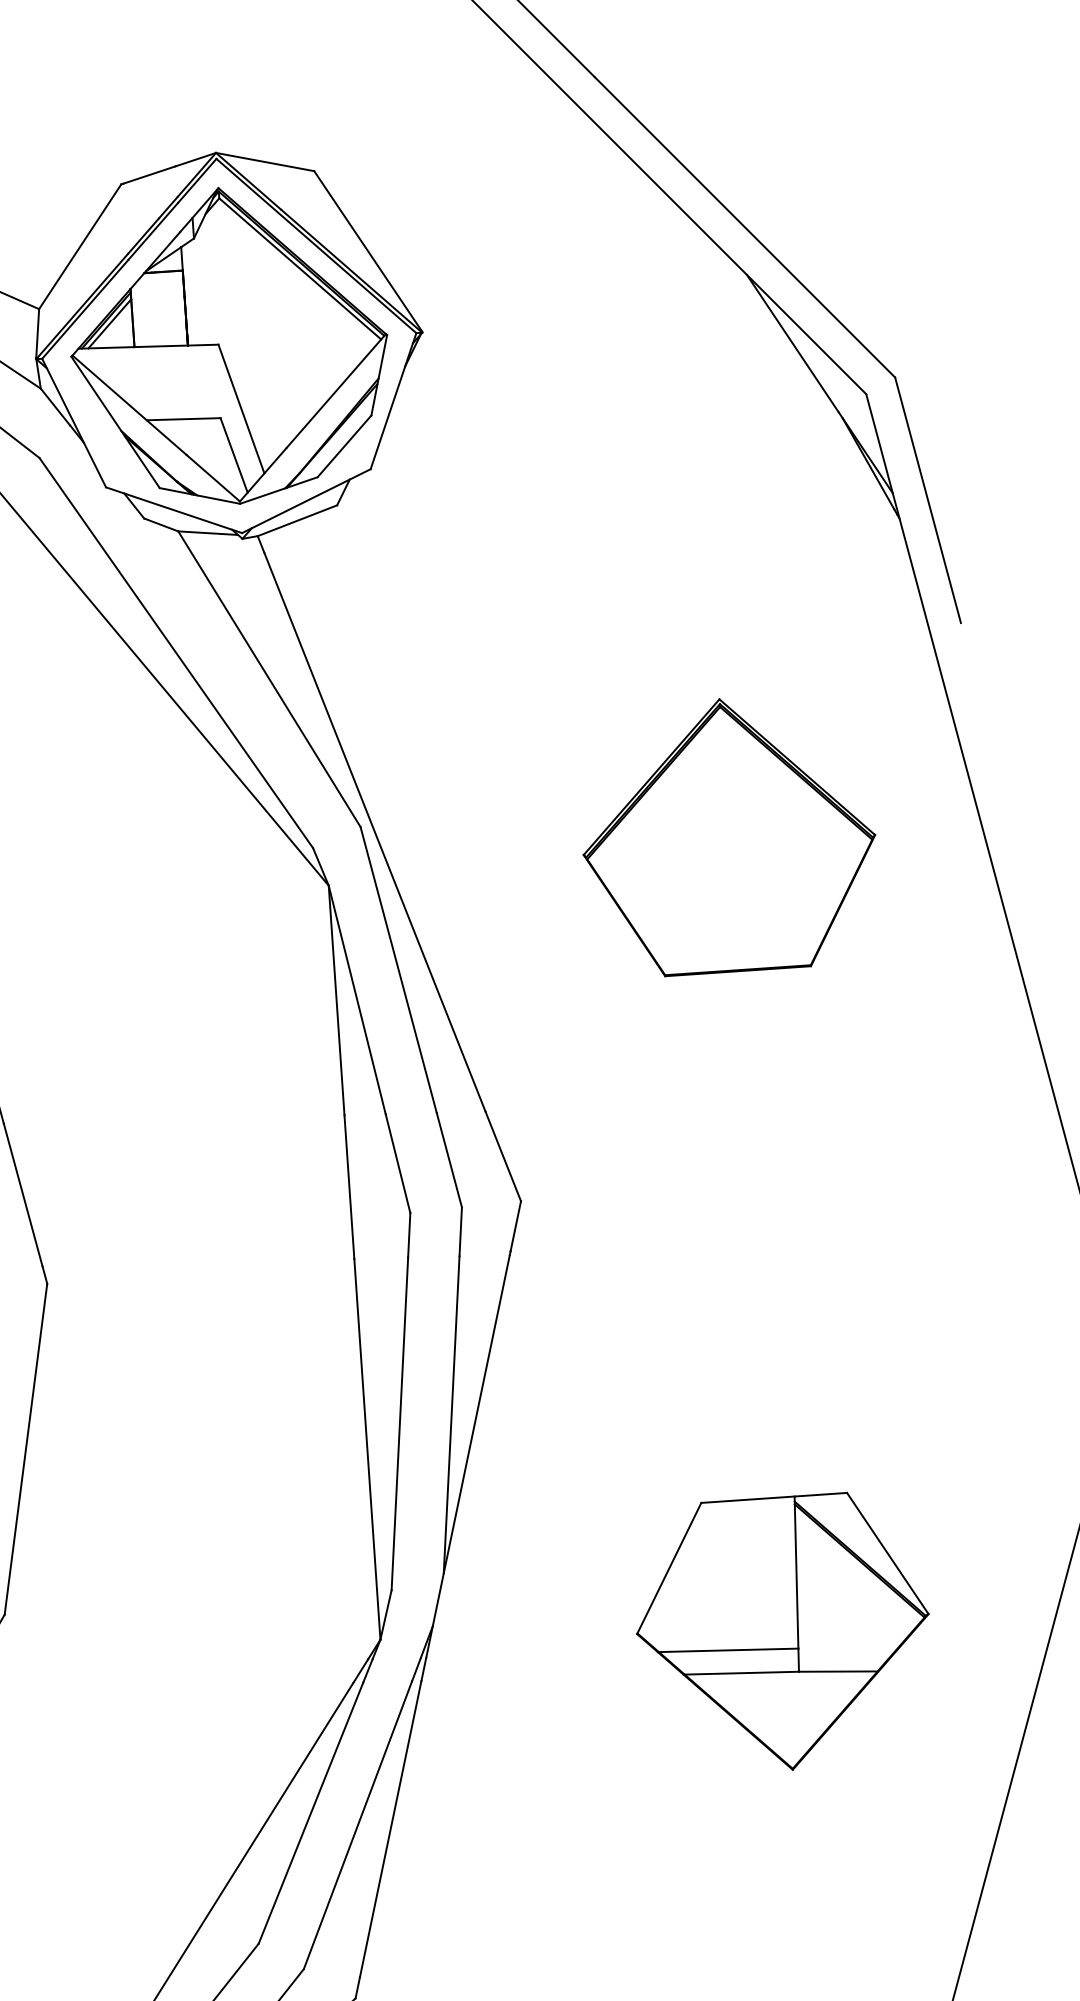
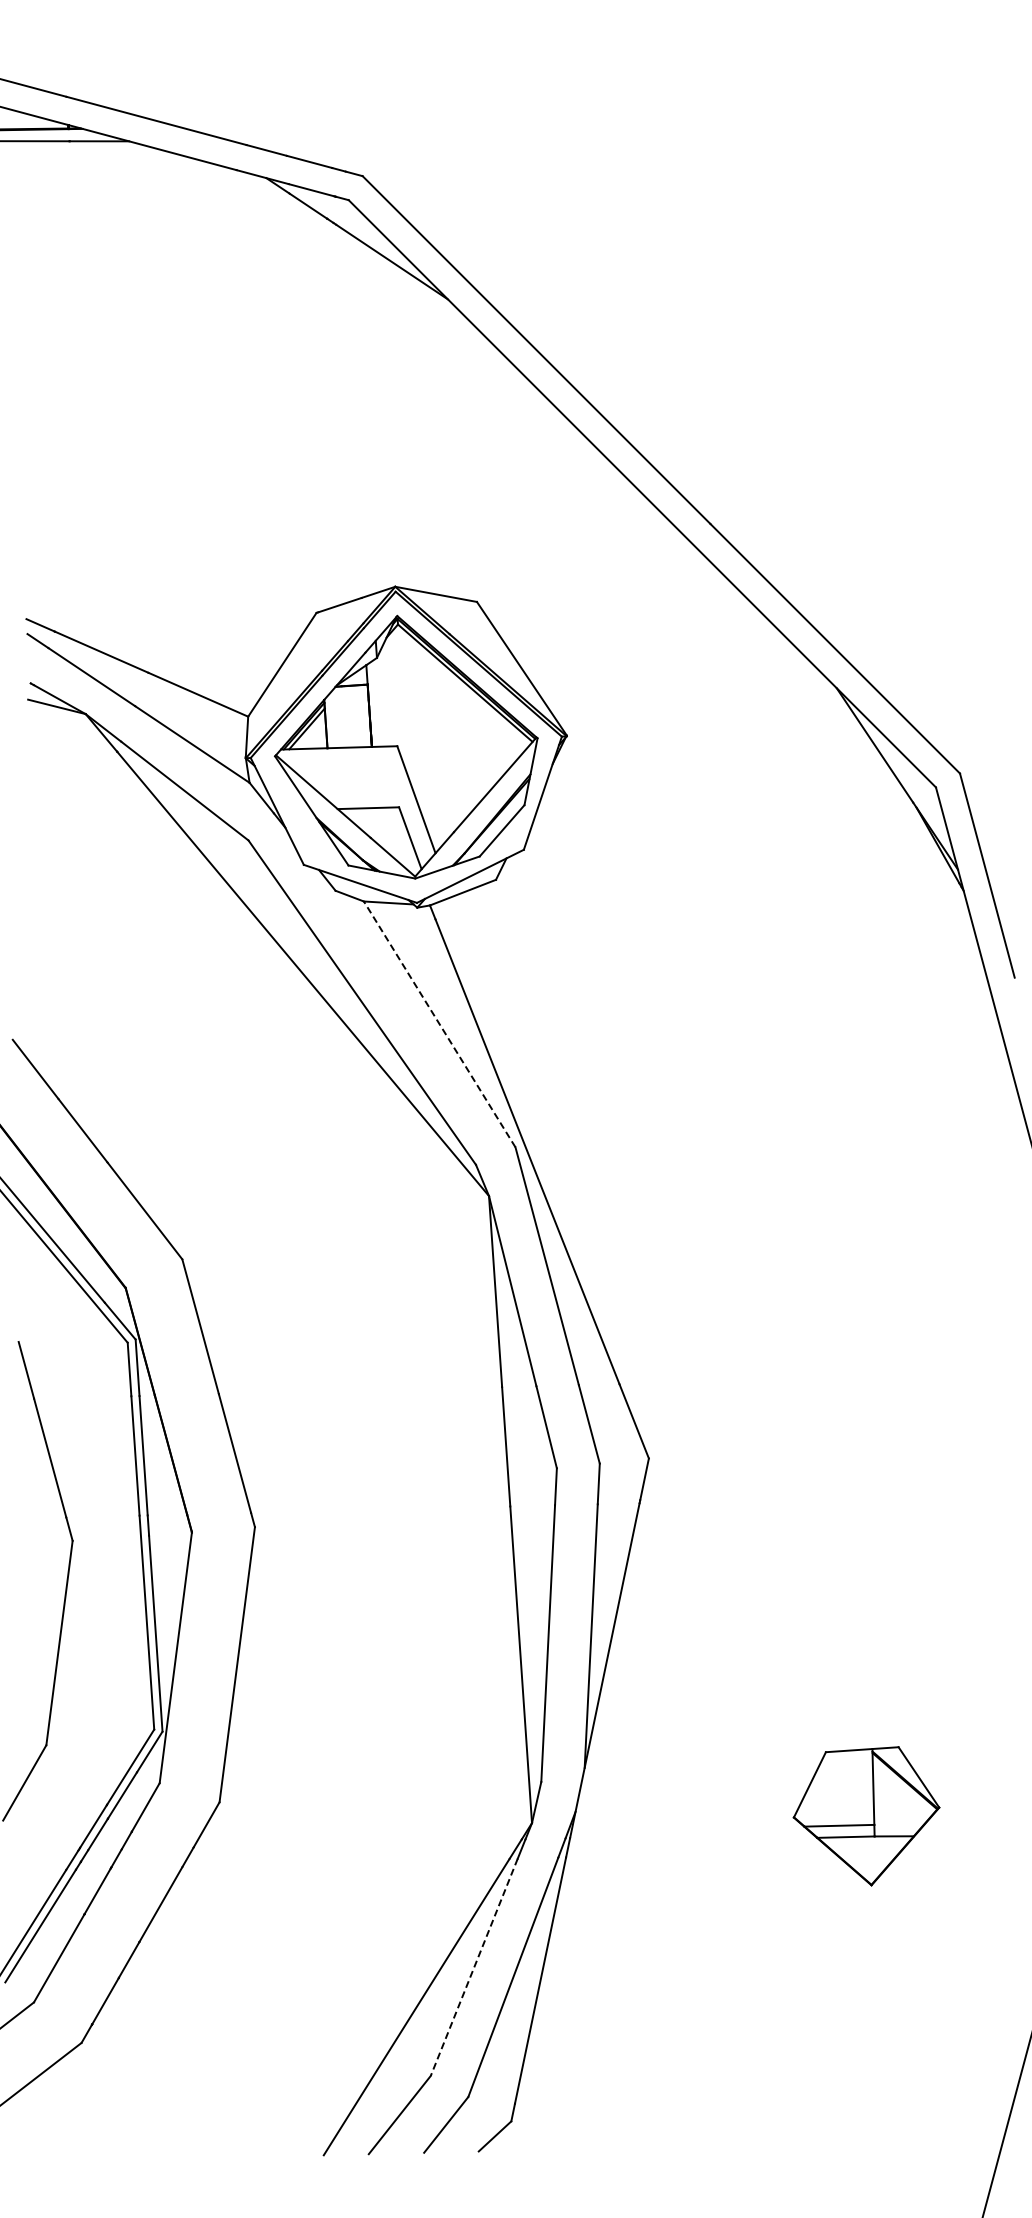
line: (269, 678) -> (439, 1023), solid -> dashed
part: (728, 838) -> (821, 1156), removed
part: (782, 1631) -> (866, 1816), size x0.6
line: (311, 1813) -> (474, 1967), solid -> dashed

